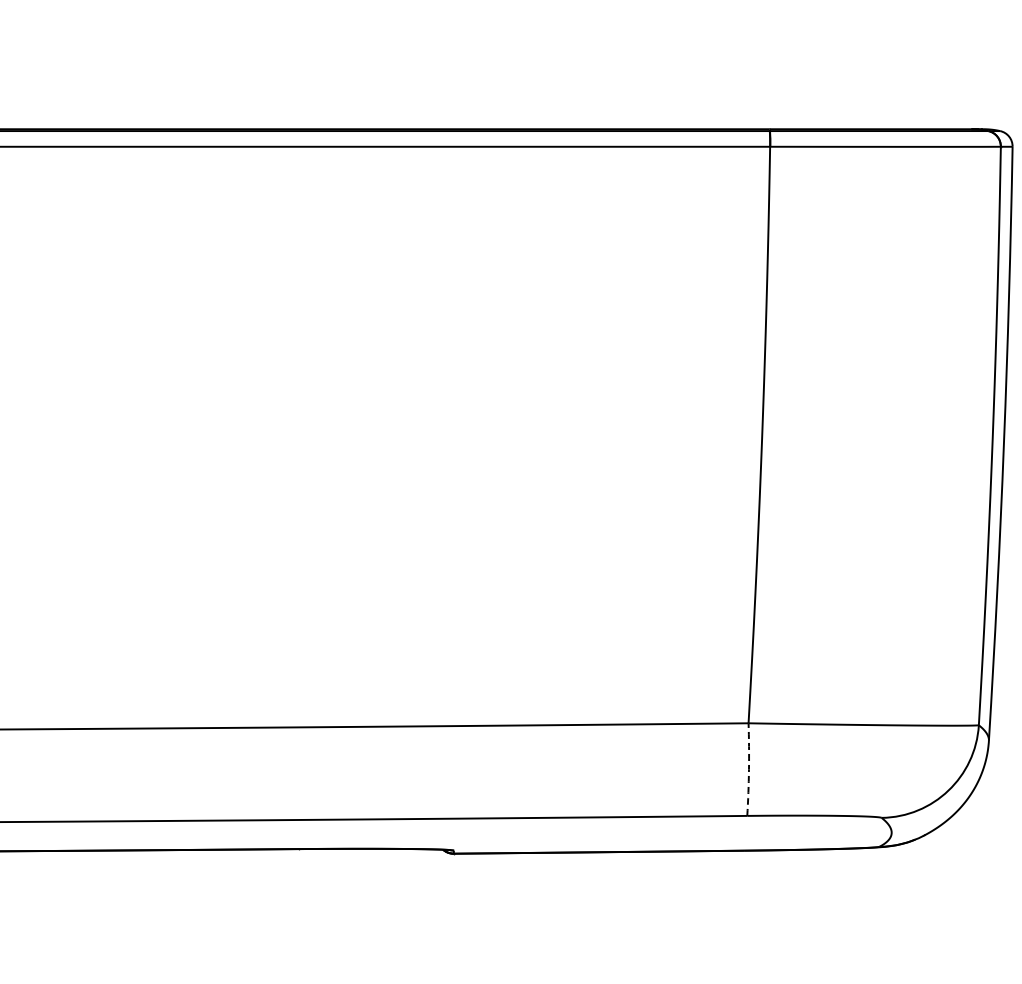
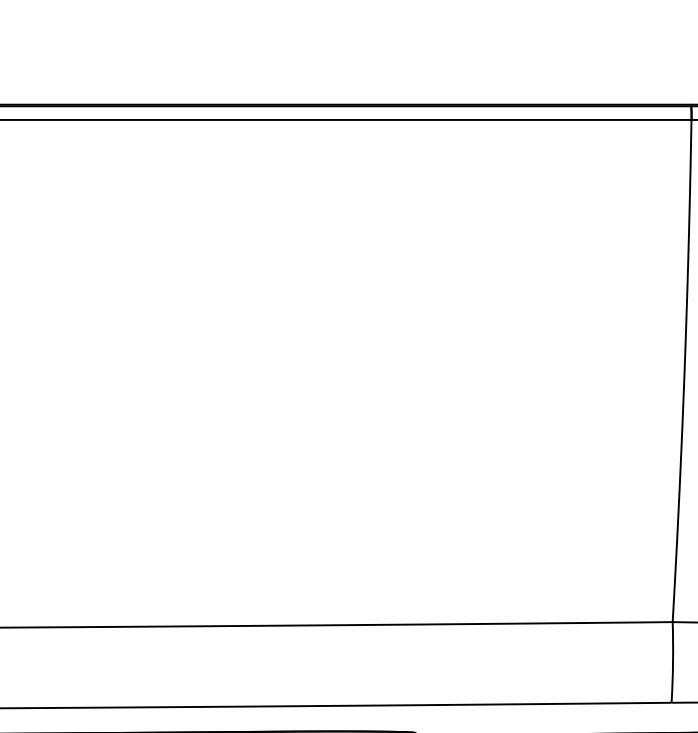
arc: (748, 769) -> (672, 662), dashed -> solid

